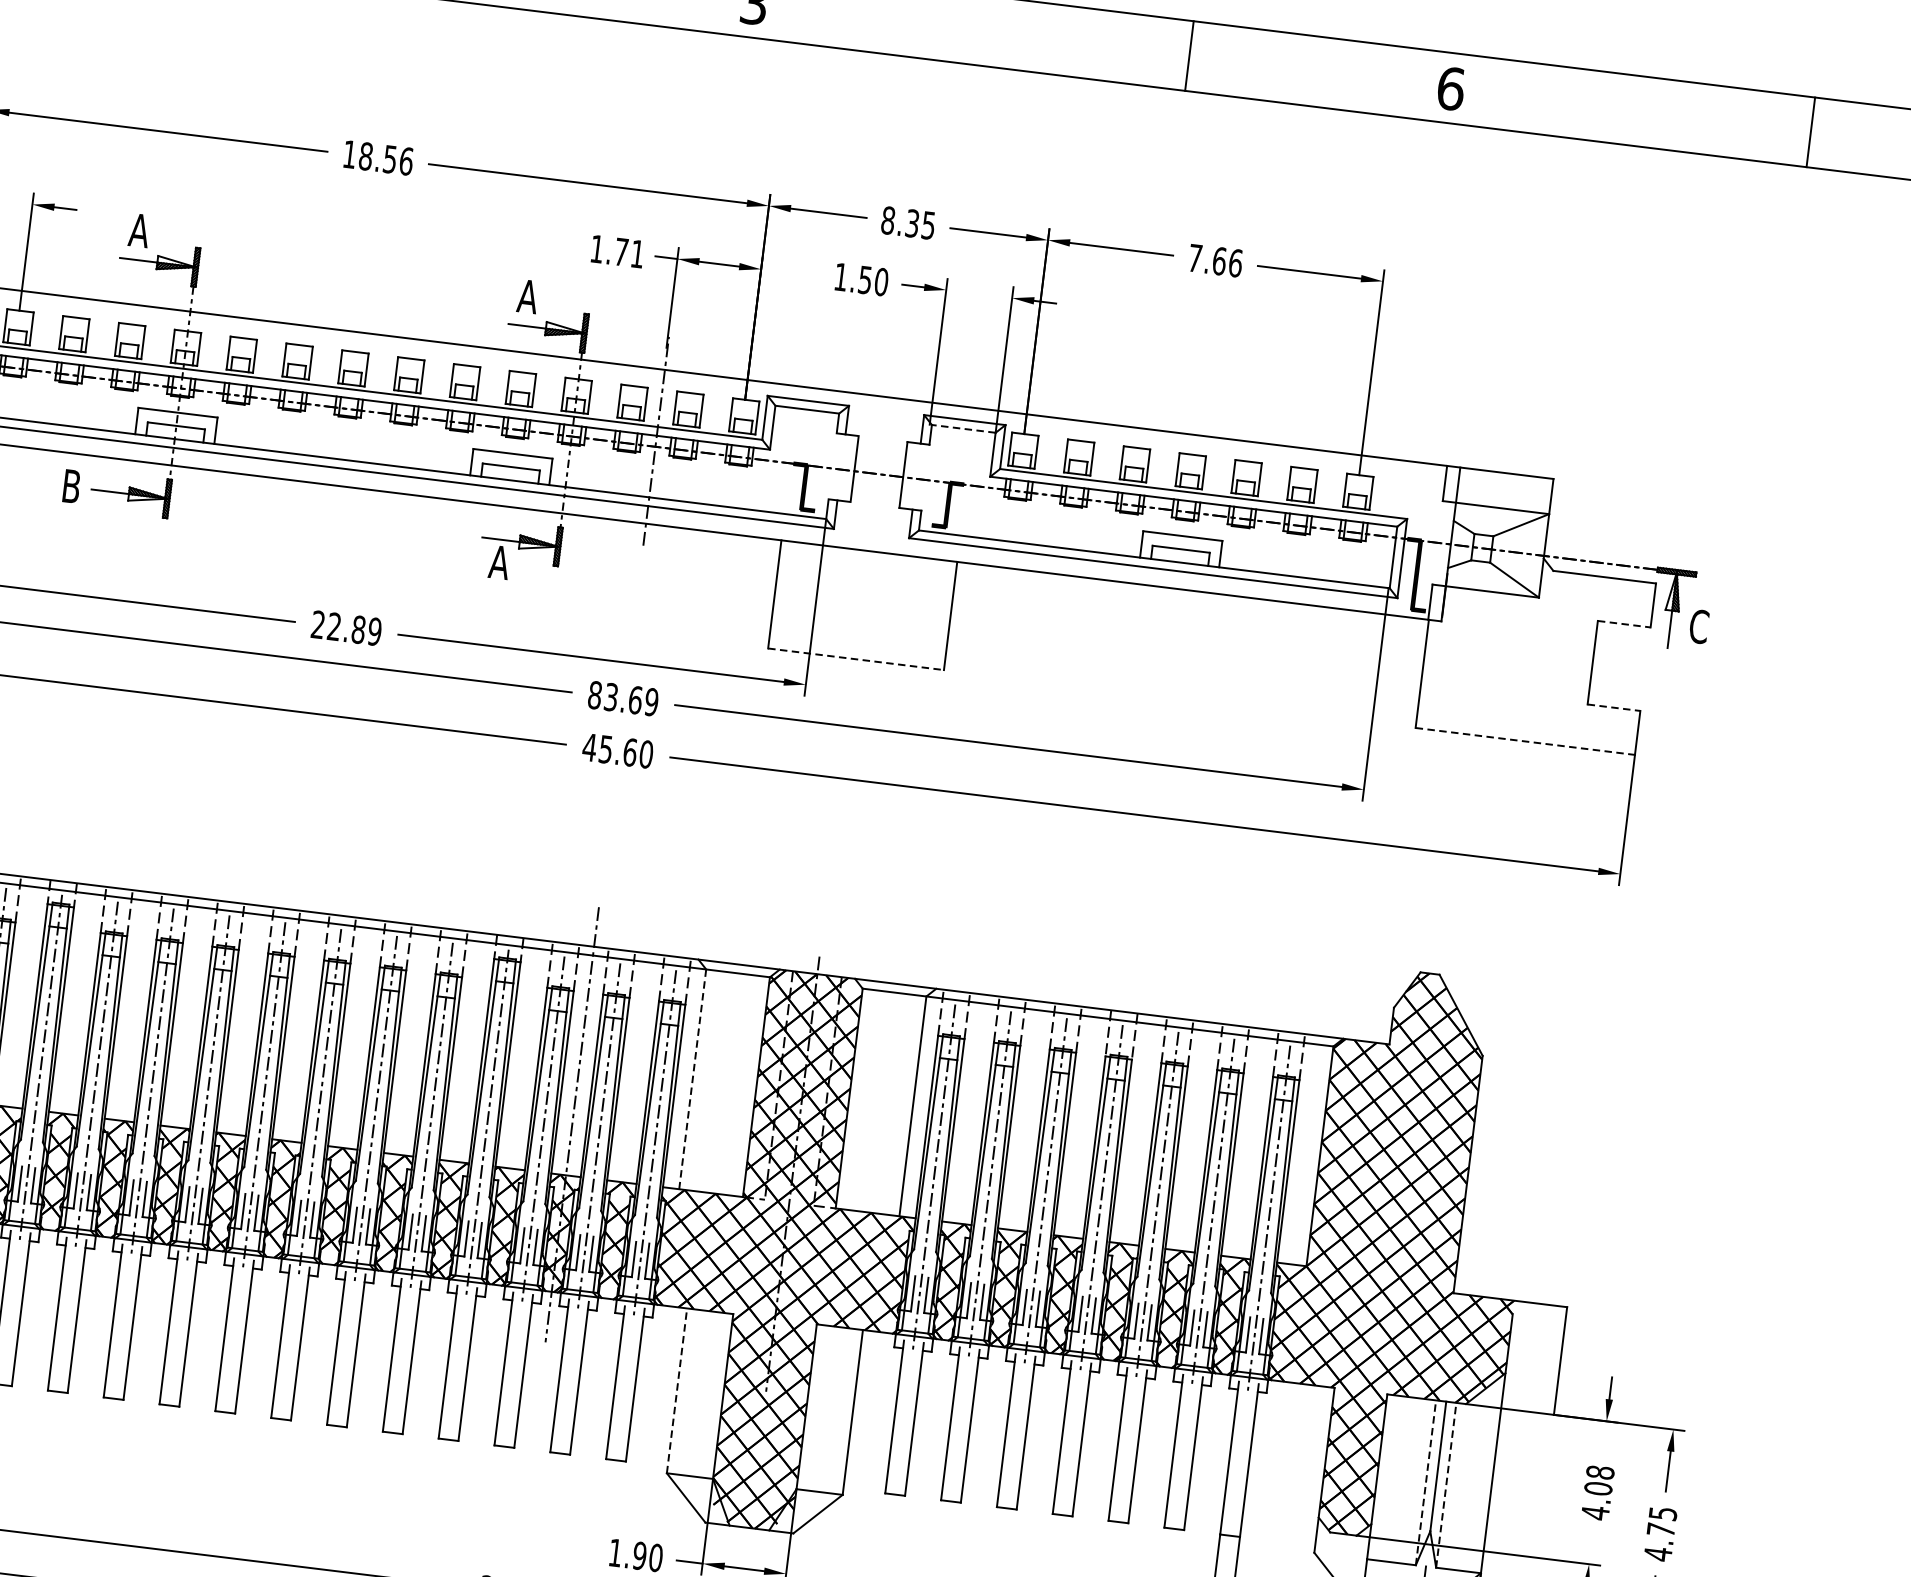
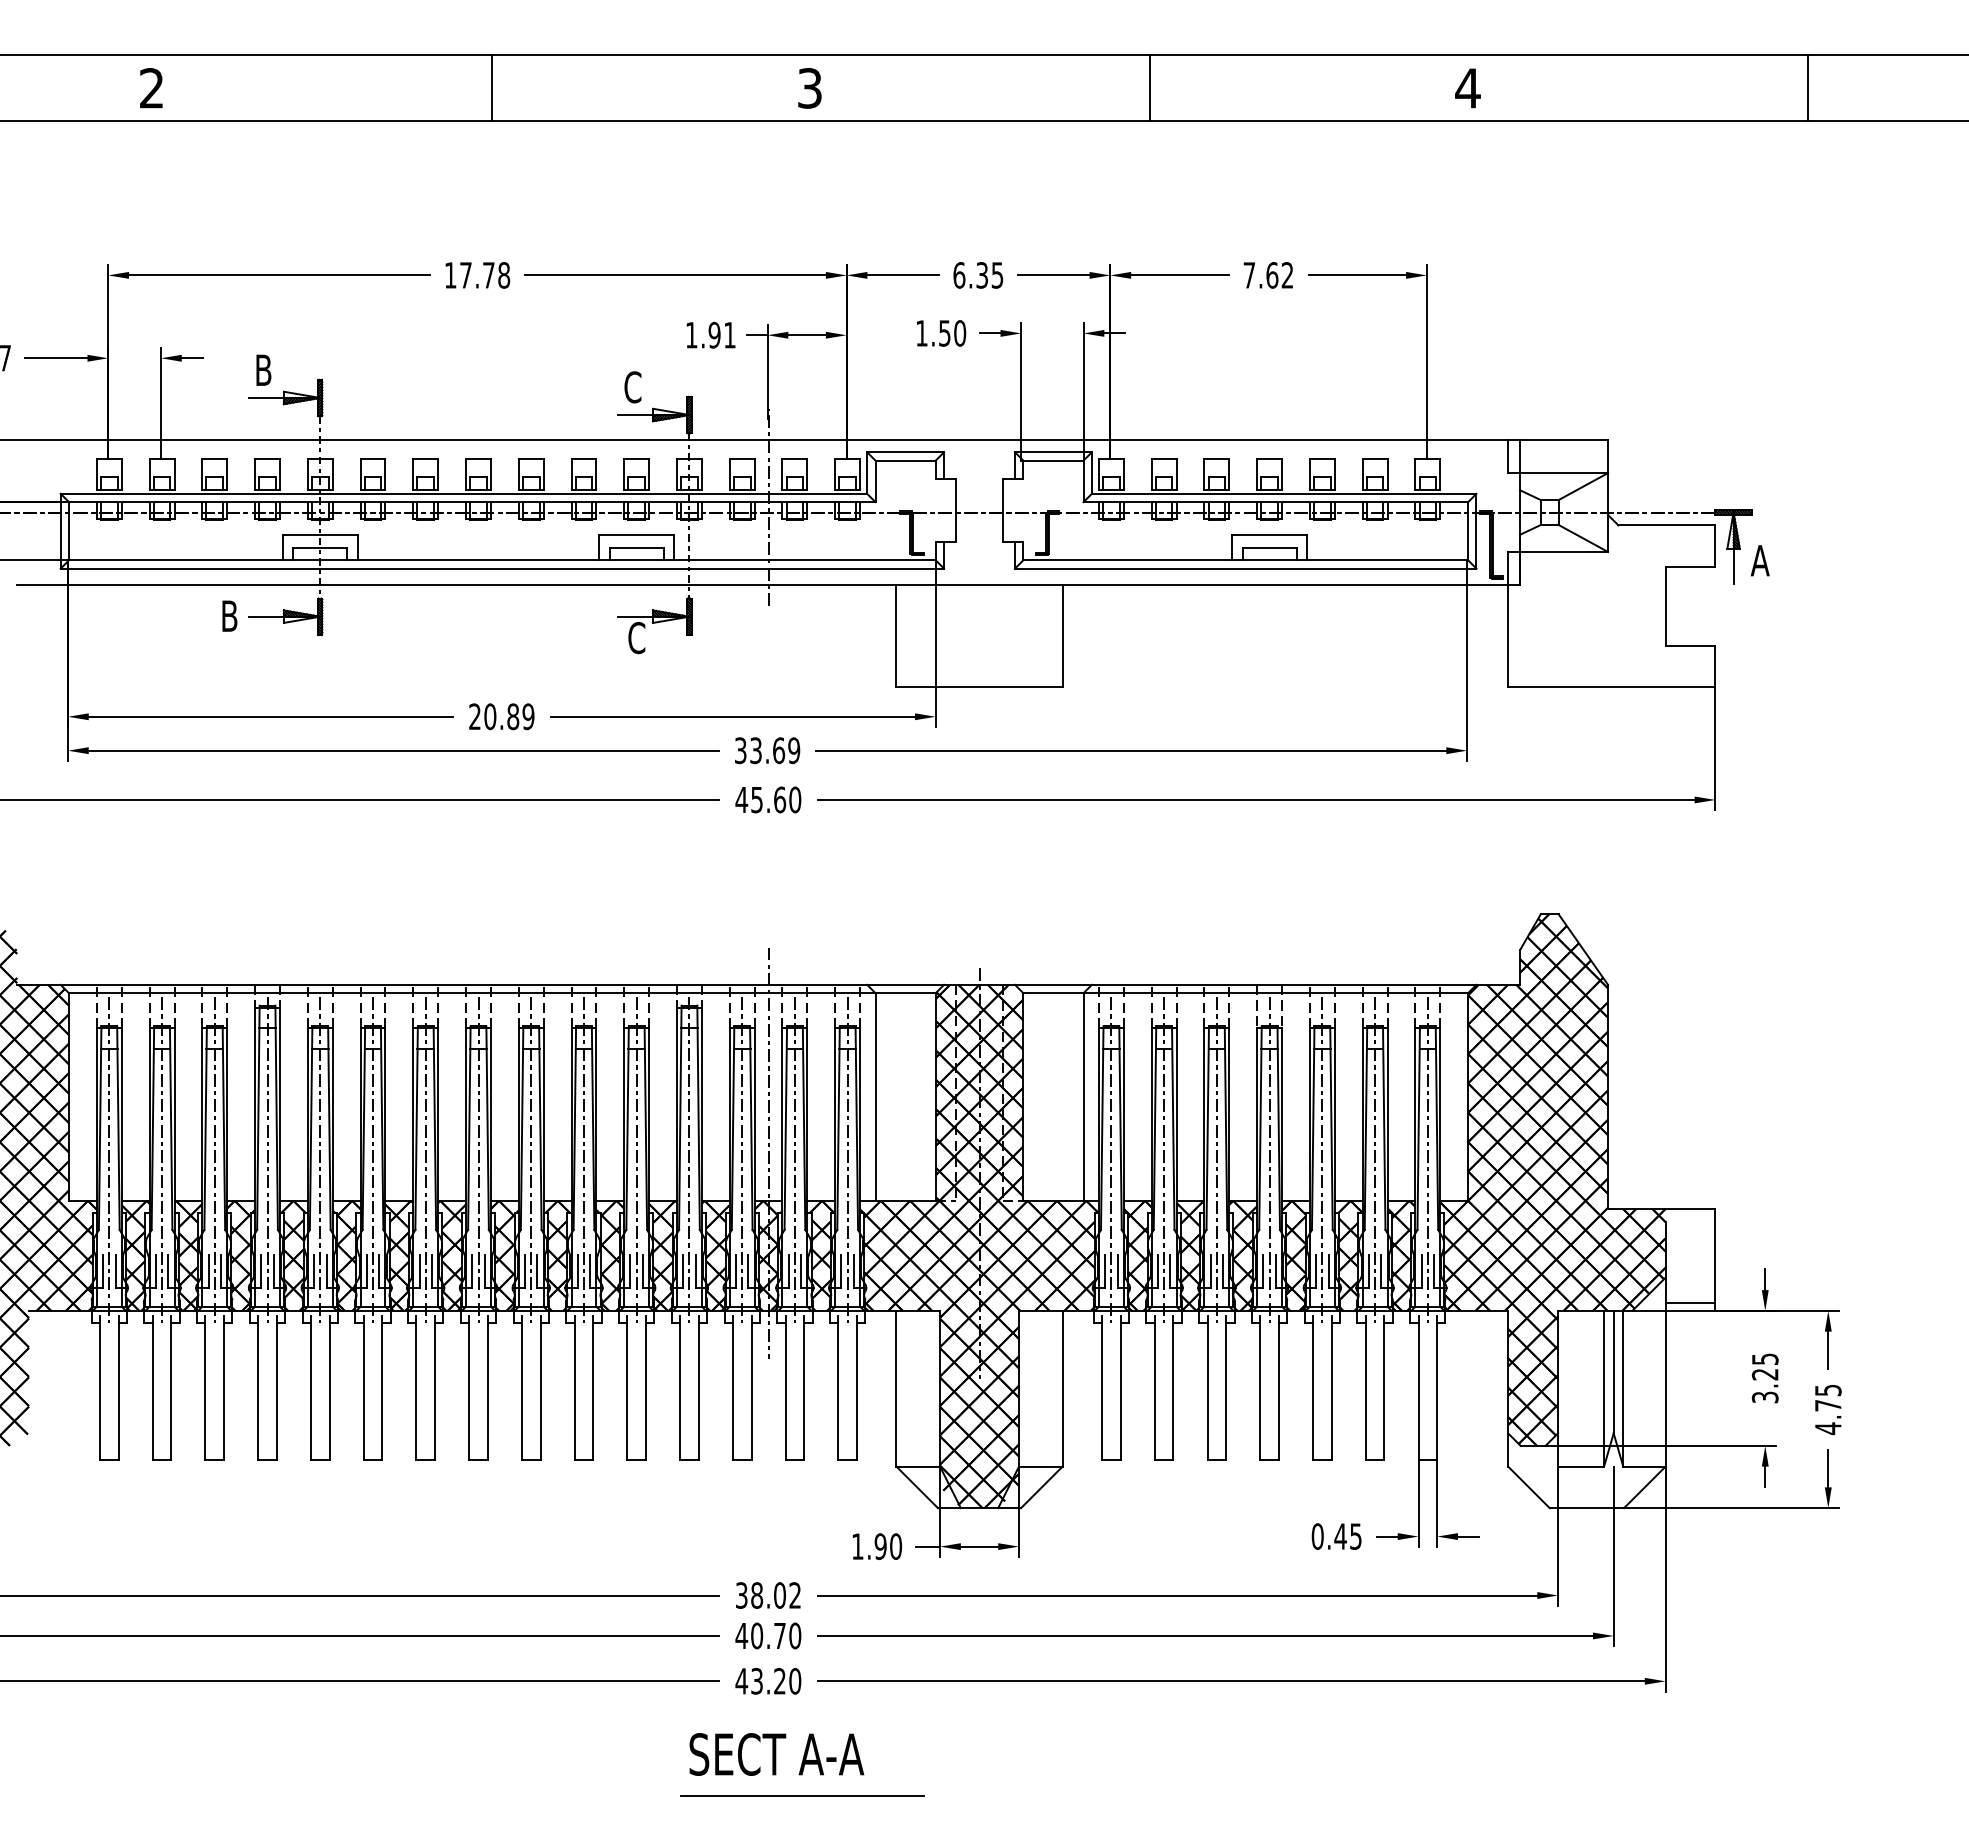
line: (1189, 55) -> (1149, 87), moved
text: (1450, 88) -> (1467, 88), 6 -> 4
text: (386, 159) -> (485, 275), 18.56 -> 17.78
text: (888, 220) -> (959, 275), 8.35 -> 6.35
text: (139, 229) -> (263, 369), A -> B
text: (621, 251) -> (714, 334), 1.71 -> 1.91
text: (1235, 263) -> (1287, 275), 7.66 -> 7.62
text: (527, 296) -> (632, 387), A -> C
line: (962, 428) -> (1052, 460), dashed -> solid
text: (499, 562) -> (636, 638), A -> C
line: (1624, 623) -> (1690, 566), dashed -> solid
text: (334, 626) -> (490, 716), 22.89 -> 20.89
text: (1698, 626) -> (1759, 560), C -> A
line: (857, 659) -> (980, 687), dashed -> solid
text: (594, 695) -> (740, 750), 83.69 -> 33.69
line: (1614, 707) -> (1690, 645), dashed -> solid
line: (1524, 741) -> (1611, 687), dashed -> solid
line: (692, 1079) -> (875, 1097), dashed -> solid
line: (677, 1390) -> (896, 1388), dashed -> solid
line: (1528, 1402) -> (1690, 1302), added
line: (1426, 1482) -> (1604, 1388), dashed -> solid
line: (1446, 1485) -> (1623, 1388), dashed -> solid
text: (1597, 1492) -> (1764, 1378), 4.08 -> 3.25

